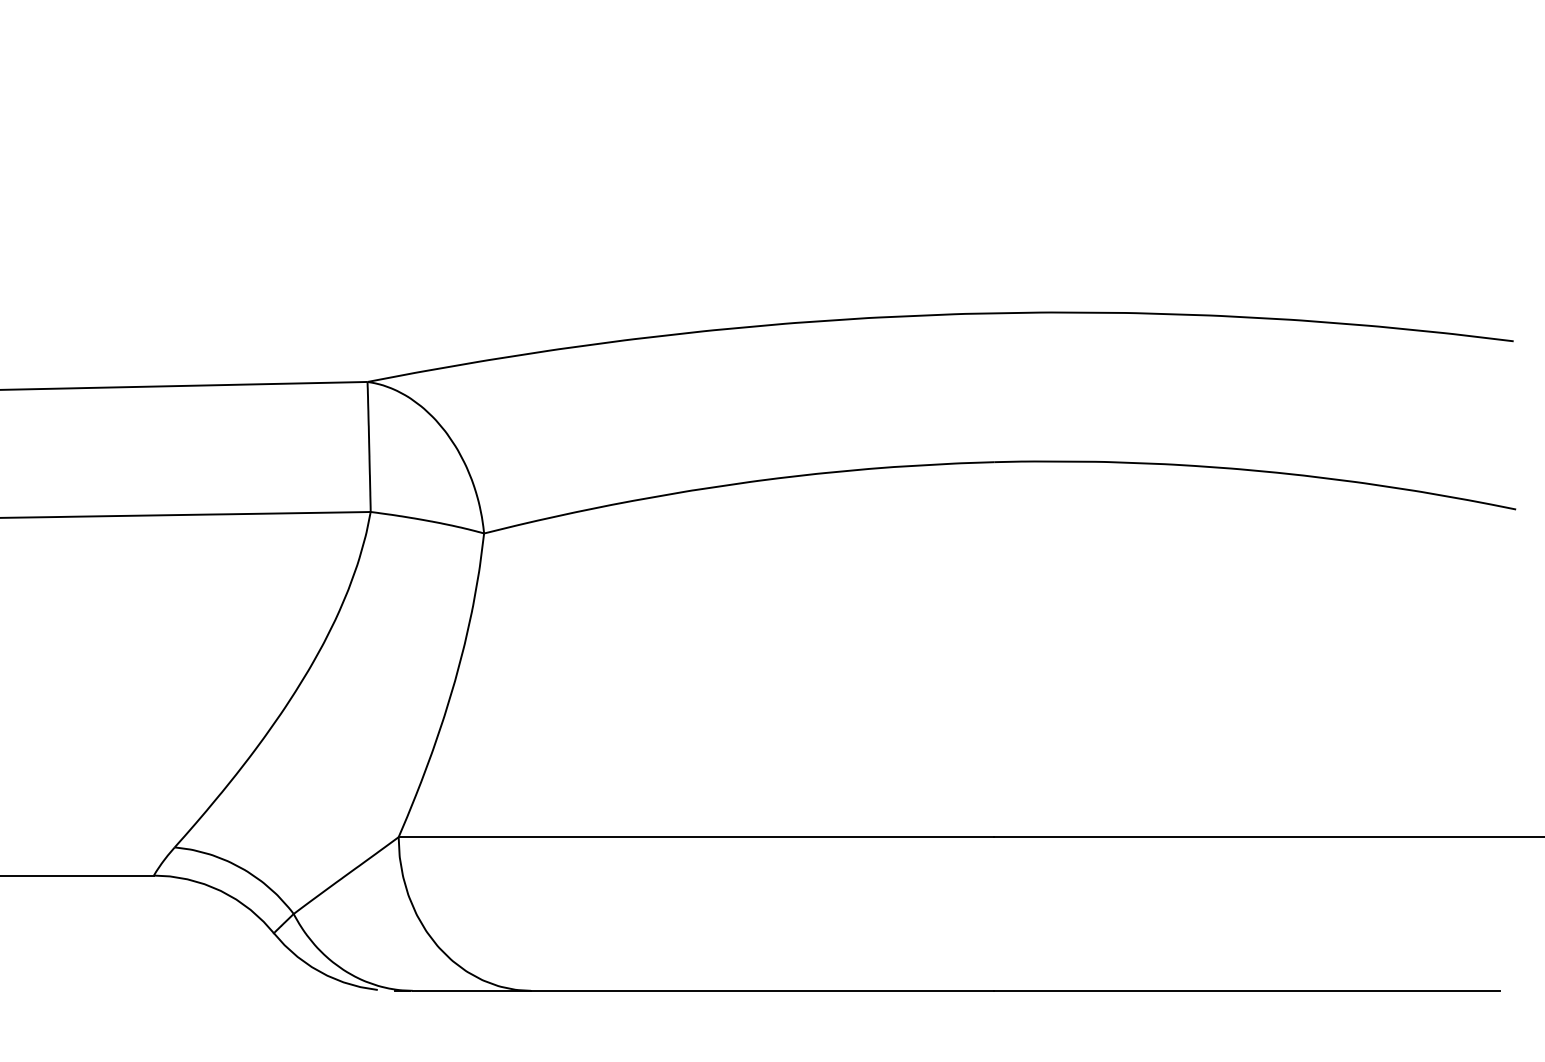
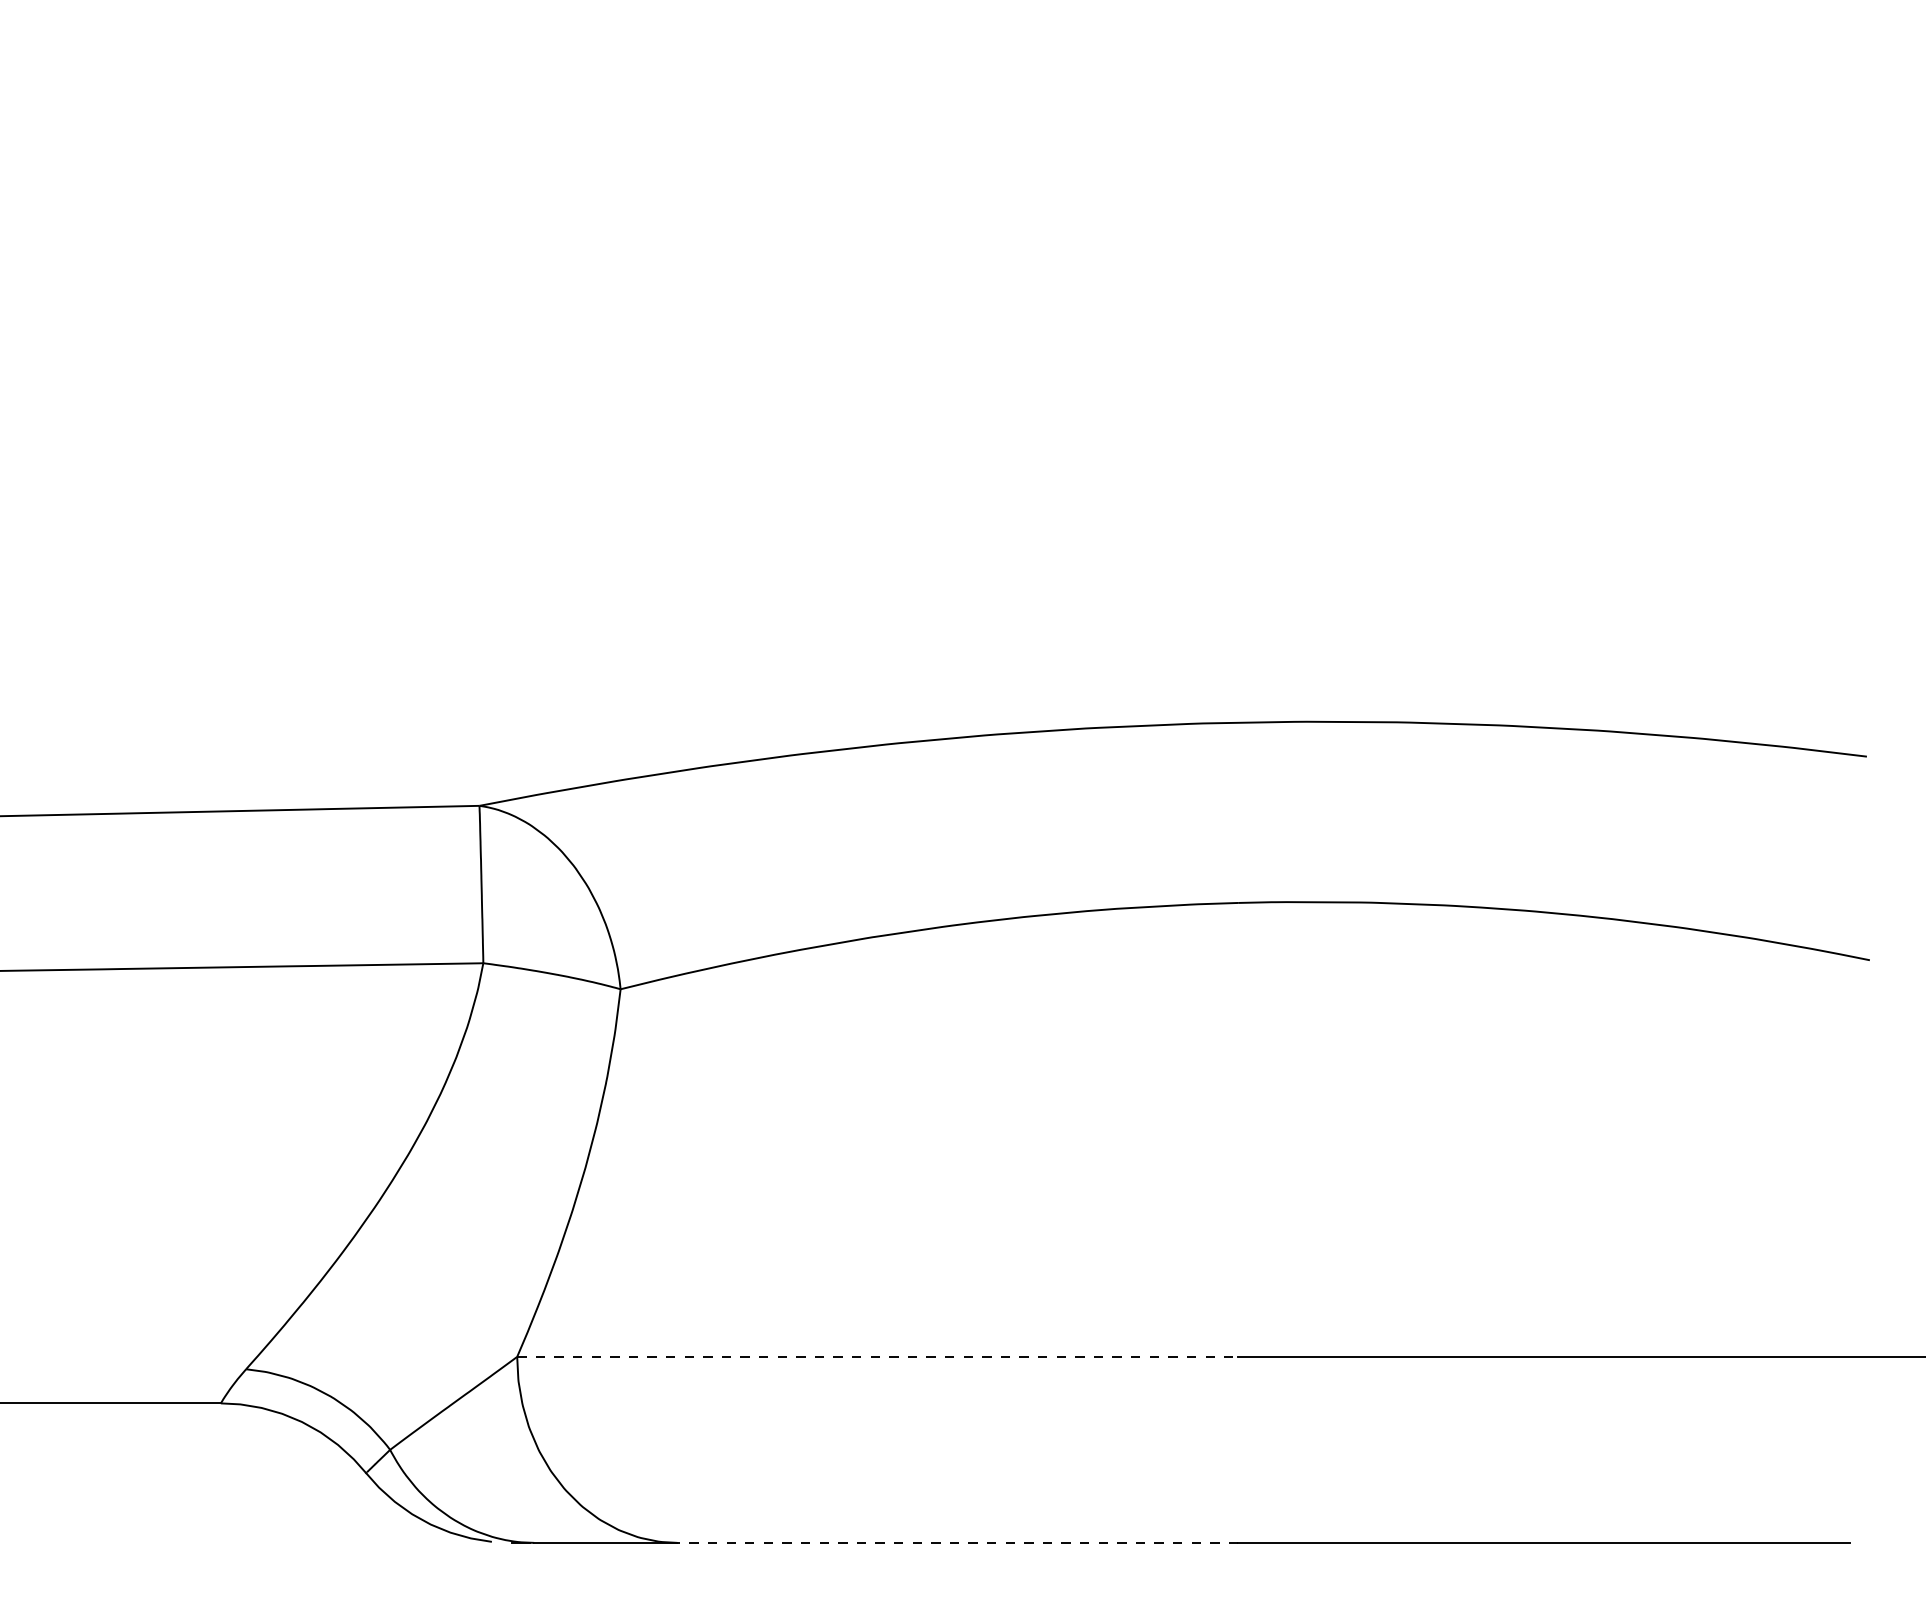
line: (697, 836) -> (878, 1356), solid -> dashed
line: (762, 990) -> (957, 1542), solid -> dashed

